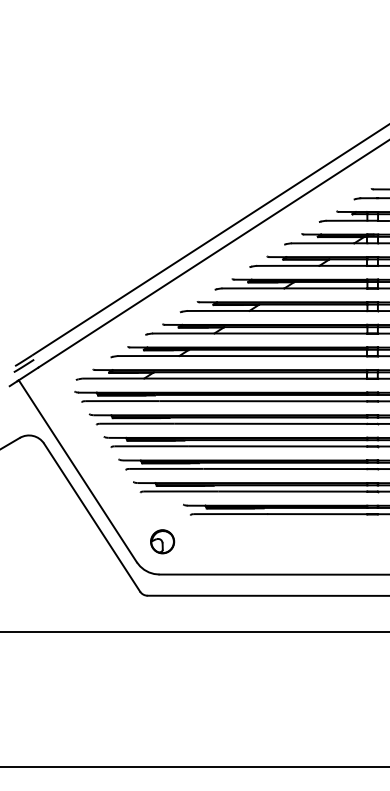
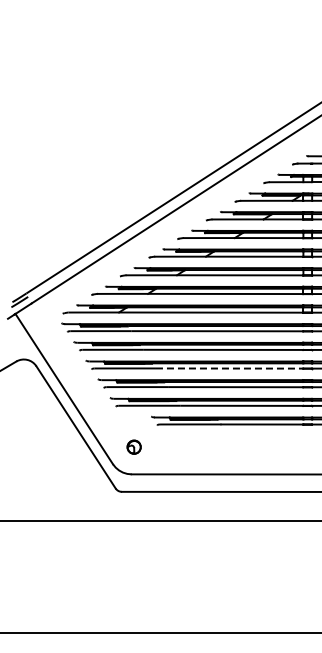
line: (277, 446) -> (229, 368), solid -> dashed
part: (161, 540) -> (133, 446), size x0.7

